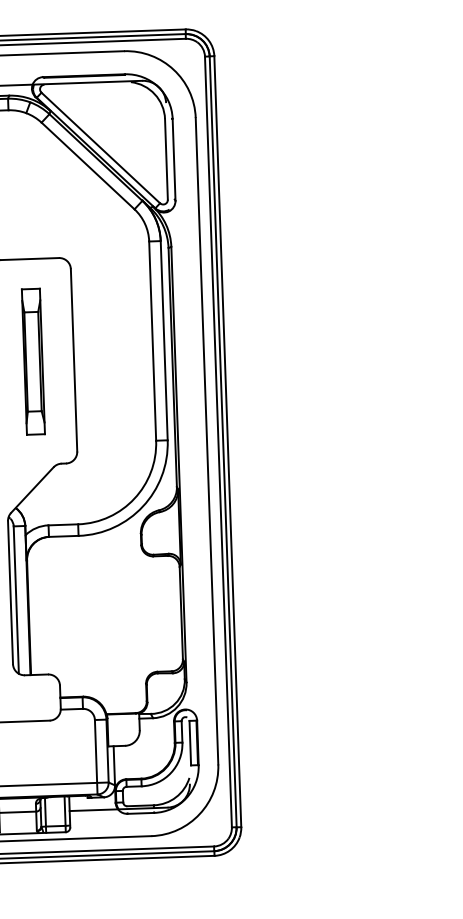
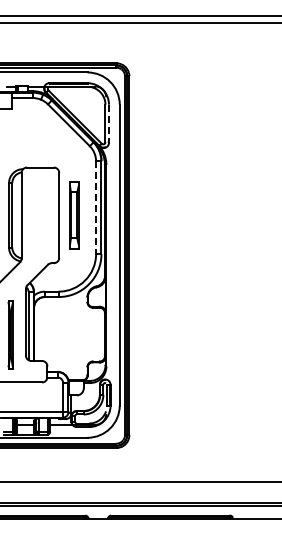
line: (175, 161) -> (109, 124), solid -> dashed
line: (153, 342) -> (96, 208), solid -> dashed
part: (33, 362) -> (74, 215), moved

